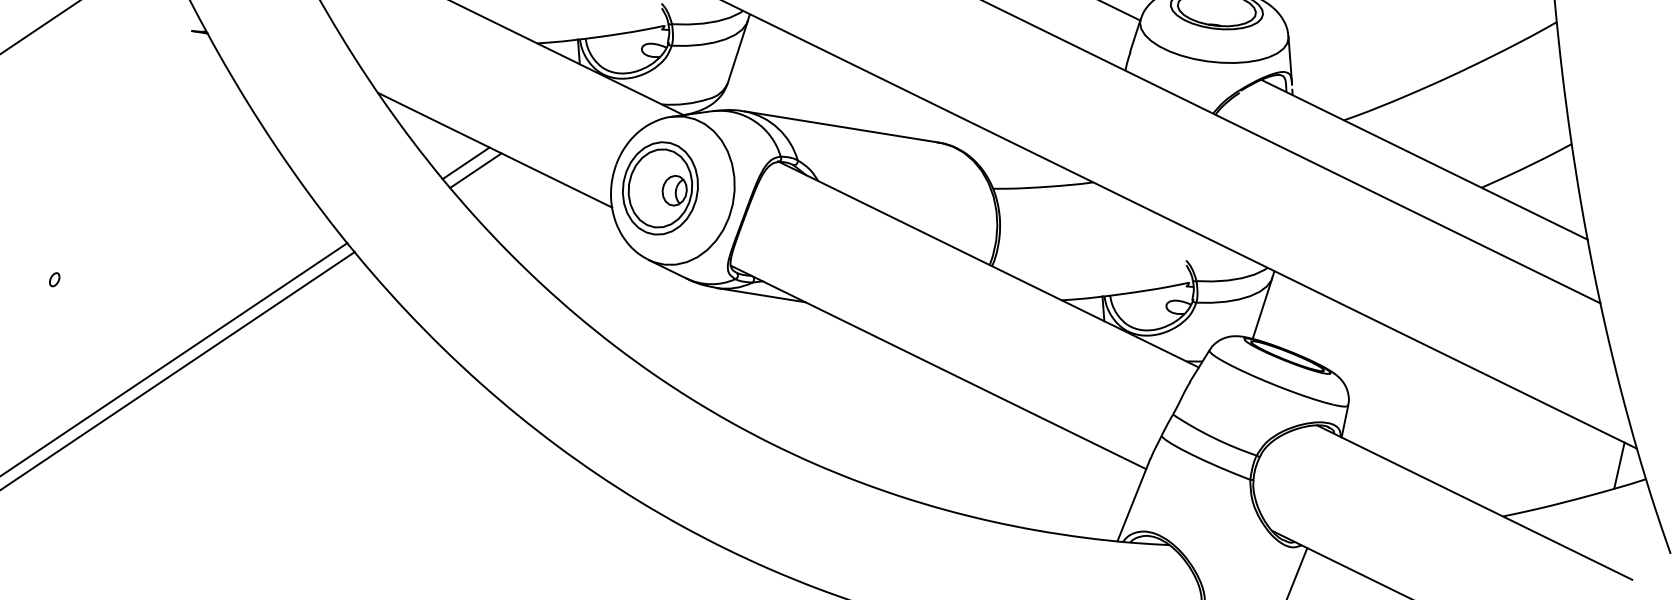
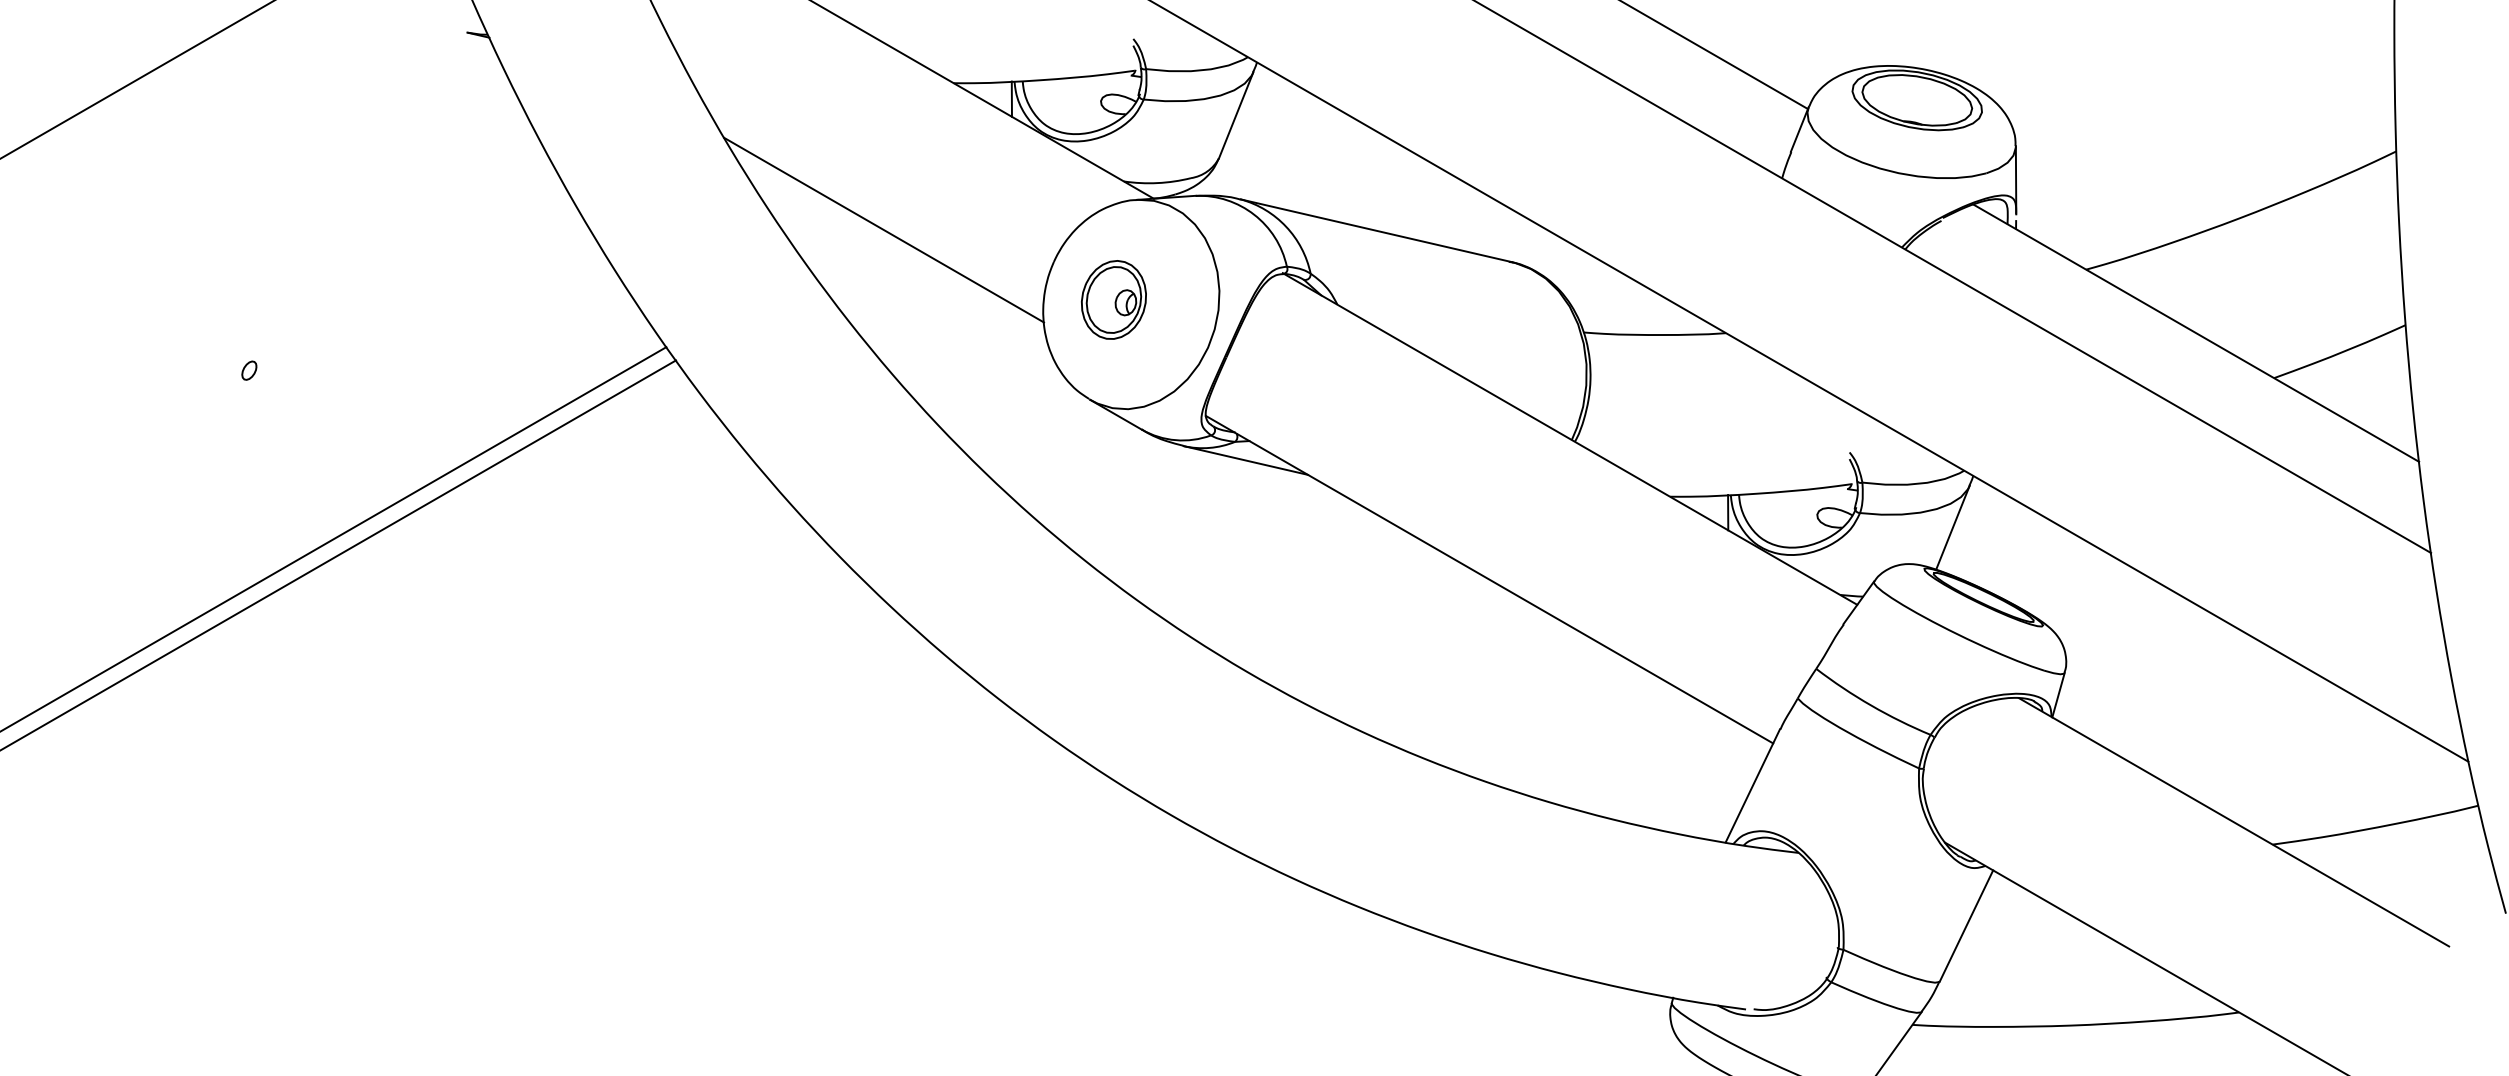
line: (465, 163) -> (841, 245), removed
line: (475, 170) -> (854, 257), removed
part: (660, 188) -> (1113, 299), size x0.6
line: (1619, 465) -> (2441, 783), removed

